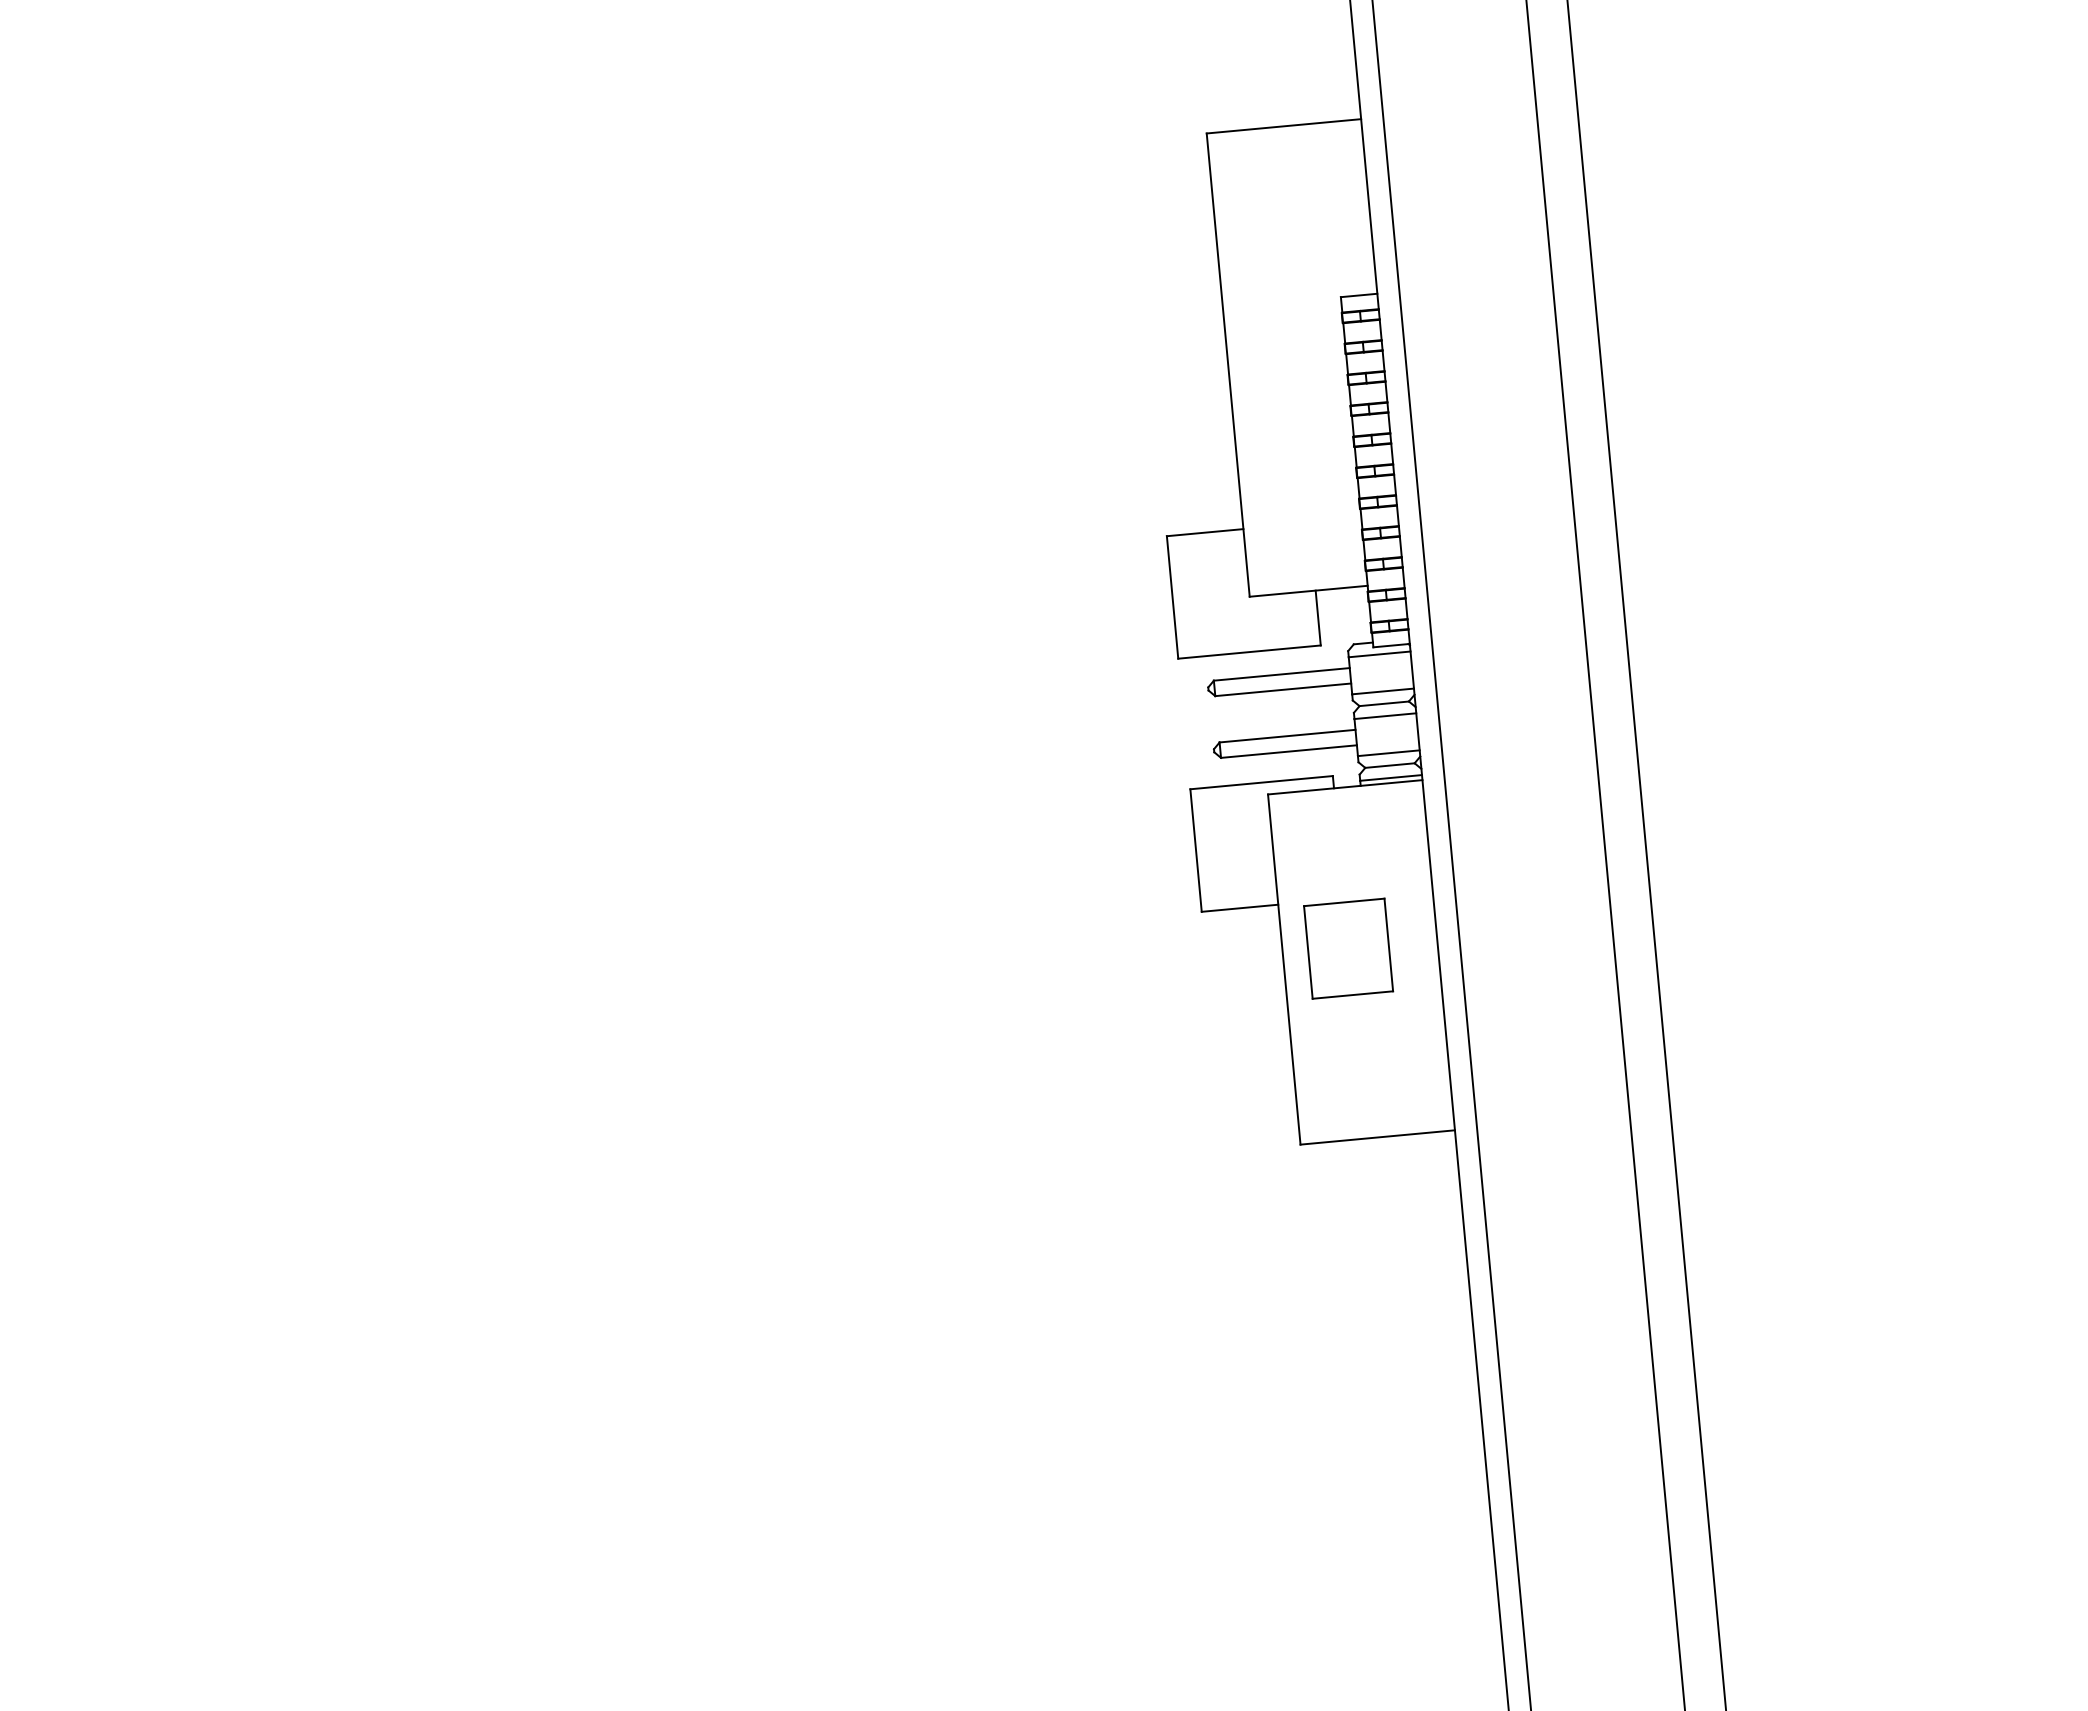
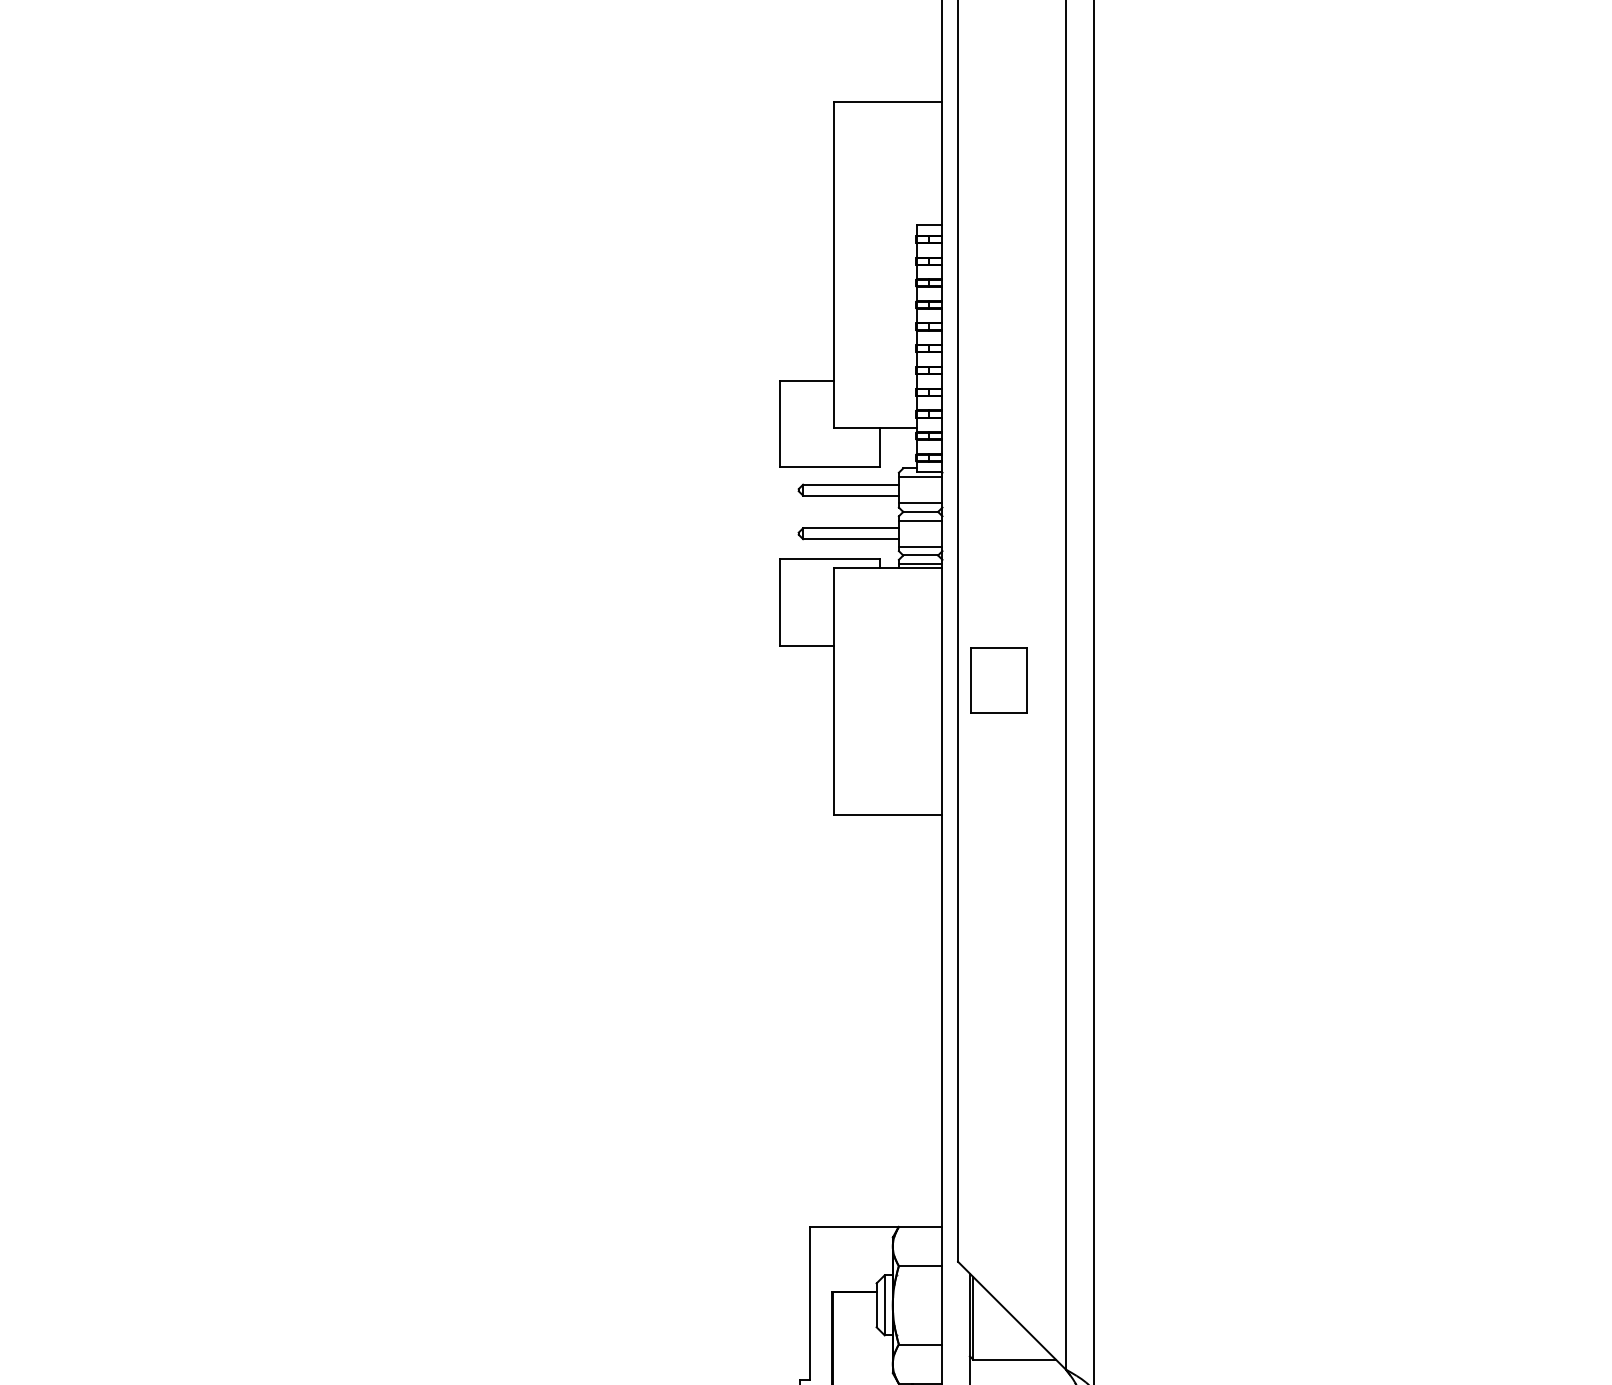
part: (1347, 948) -> (998, 680), moved

